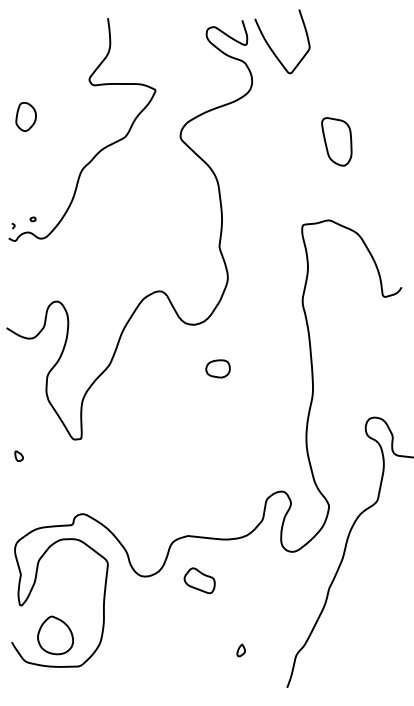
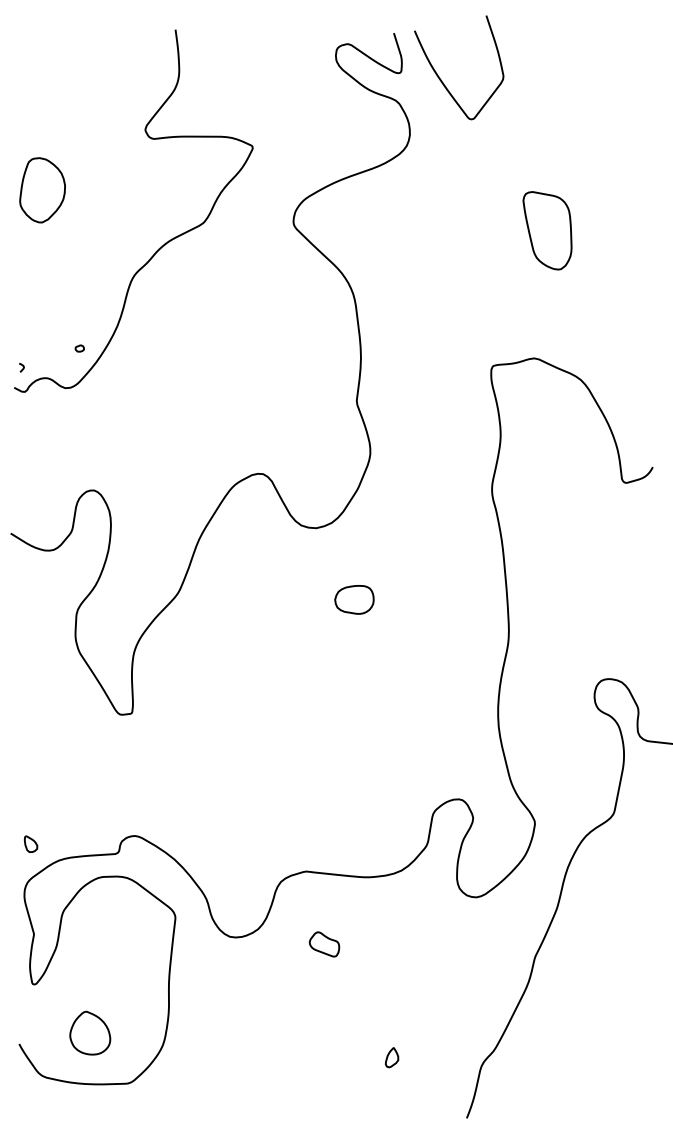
part: (25, 116) -> (41, 189), size x1.4
part: (32, 219) -> (78, 348), moved
part: (18, 455) -> (30, 843), moved
part: (199, 580) -> (324, 943), size x0.6
part: (55, 635) -> (90, 1033), size x0.7

